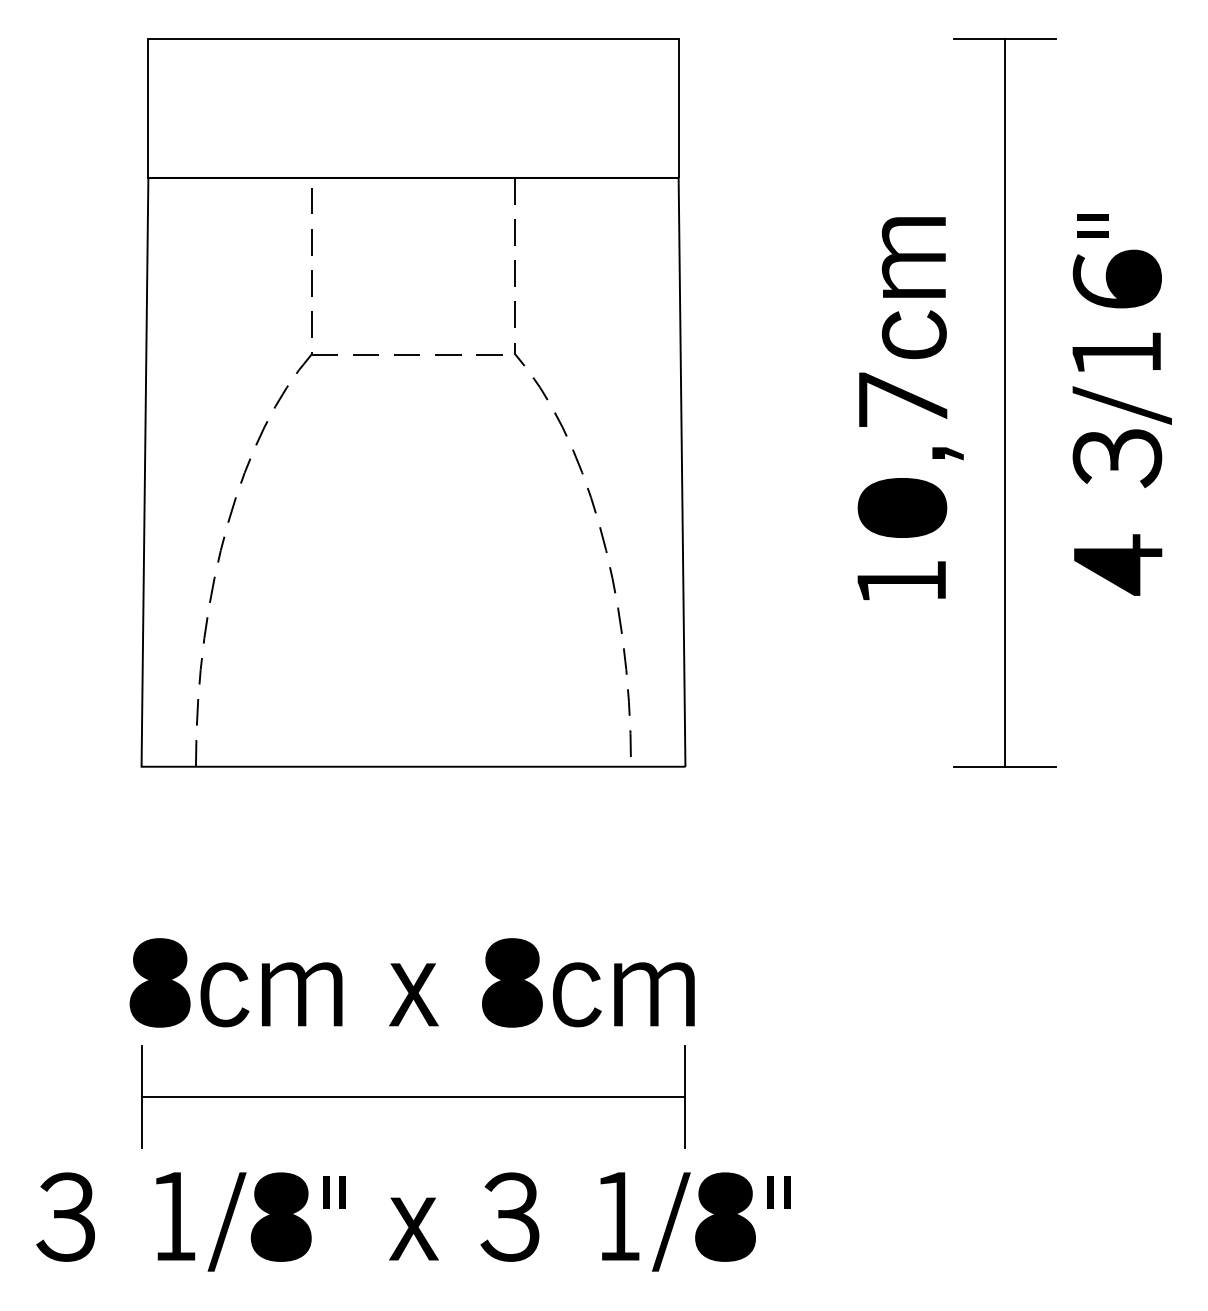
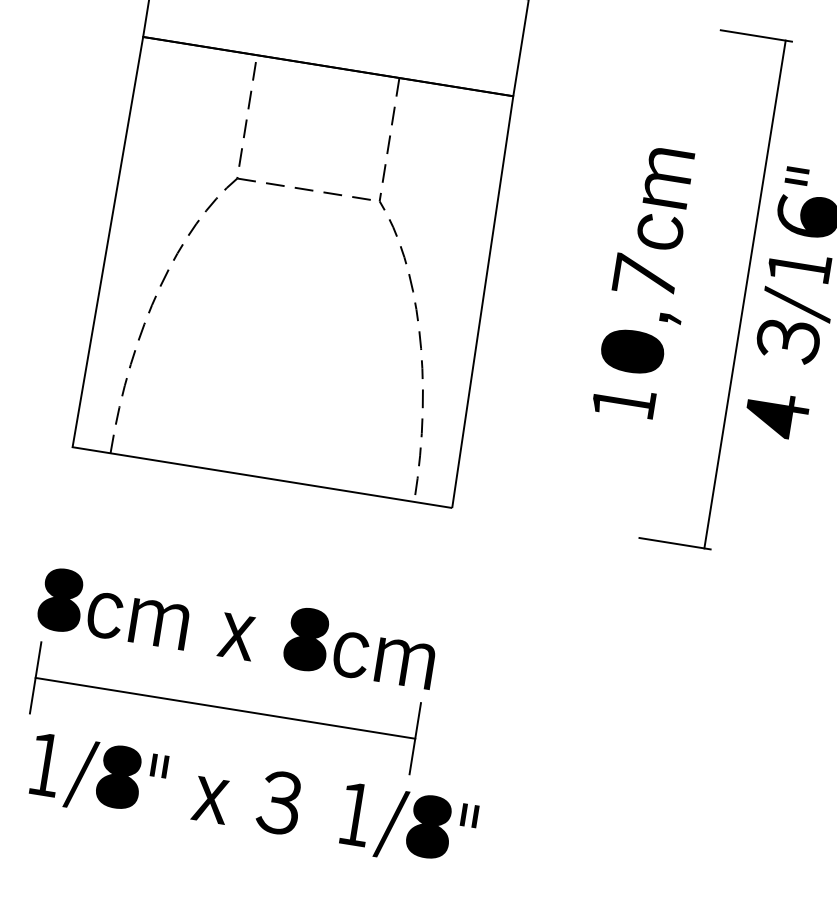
line: (1004, 402) -> (744, 294), moved

